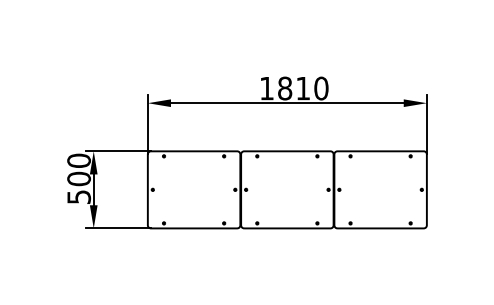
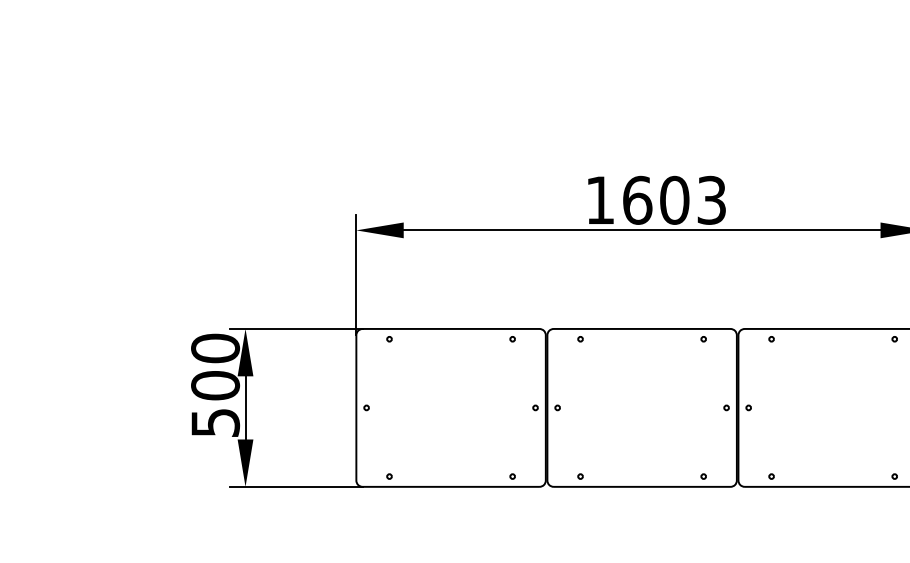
text: (303, 88) -> (675, 200), 1810 -> 1603

